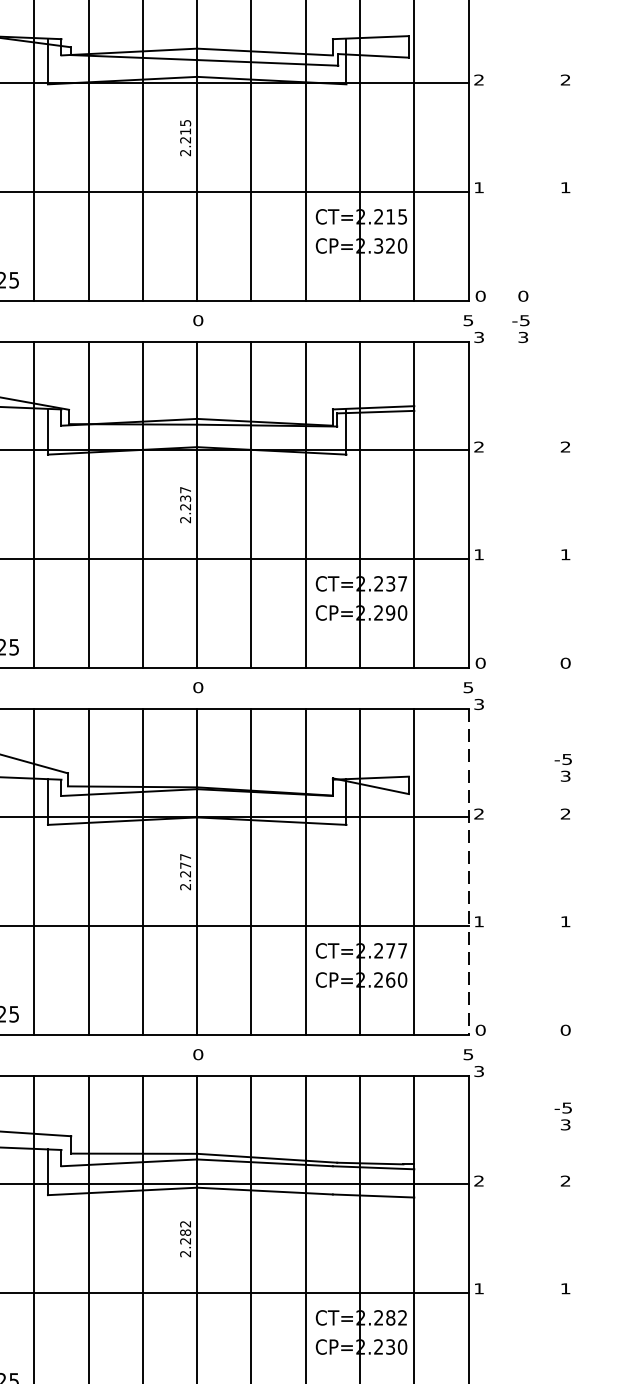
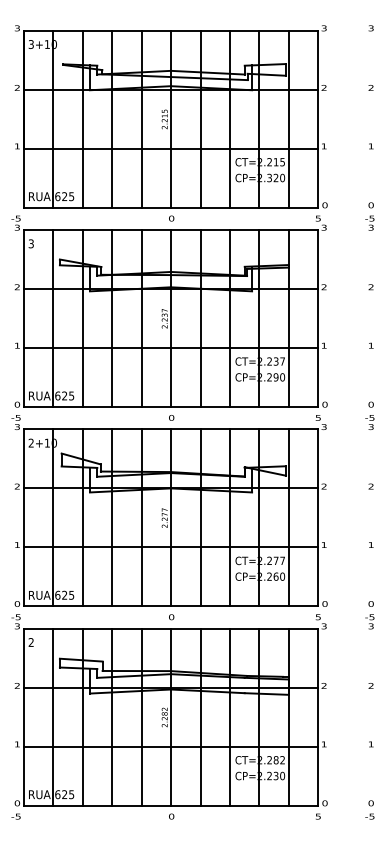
text: (520, 316) -> (369, 216), moved
text: (562, 767) -> (369, 422), moved
line: (468, 872) -> (318, 518), dashed -> solid
text: (562, 1115) -> (369, 621), moved

